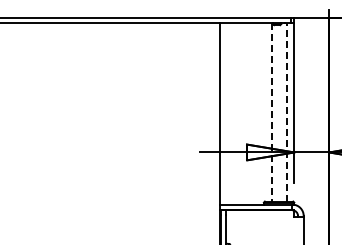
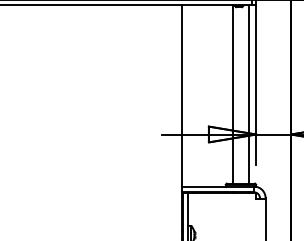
line: (286, 111) -> (248, 93), dashed -> solid
line: (271, 112) -> (233, 94), dashed -> solid

